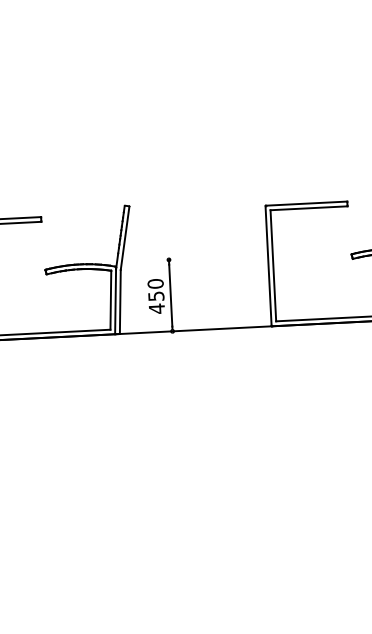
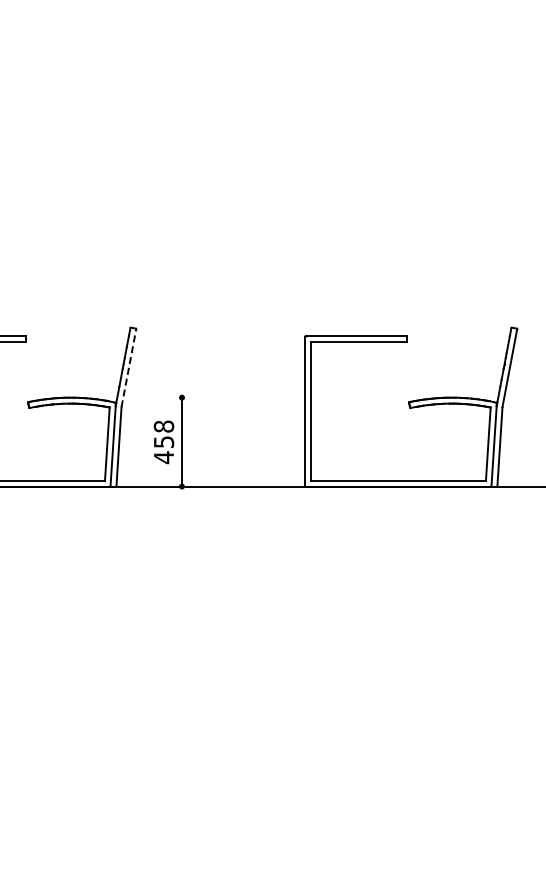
line: (124, 238) -> (128, 368), solid -> dashed
text: (155, 283) -> (163, 426), 450 -> 458

